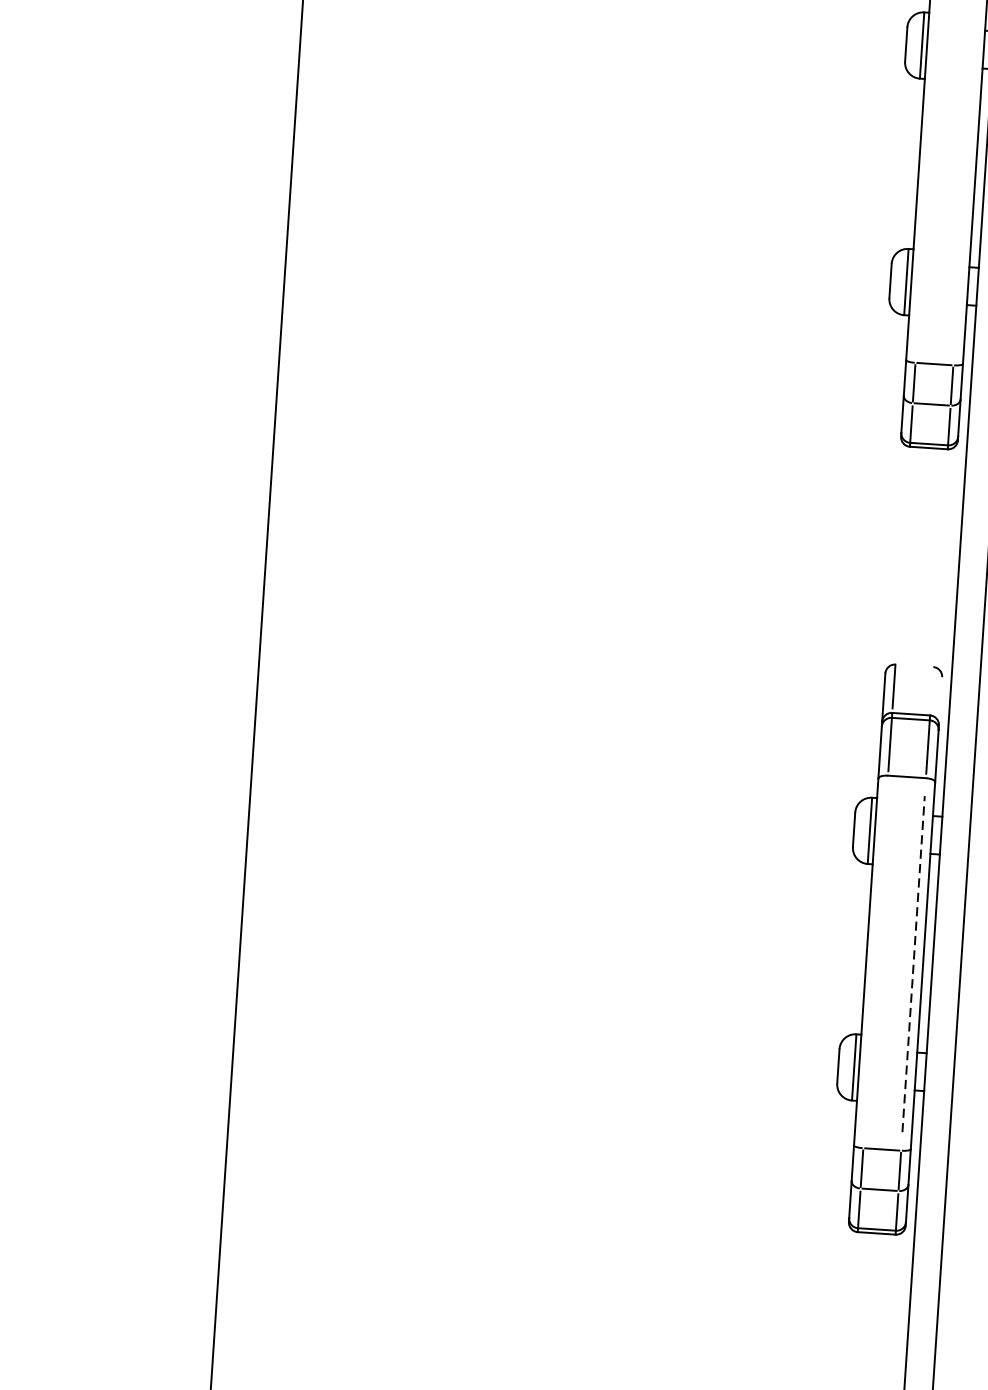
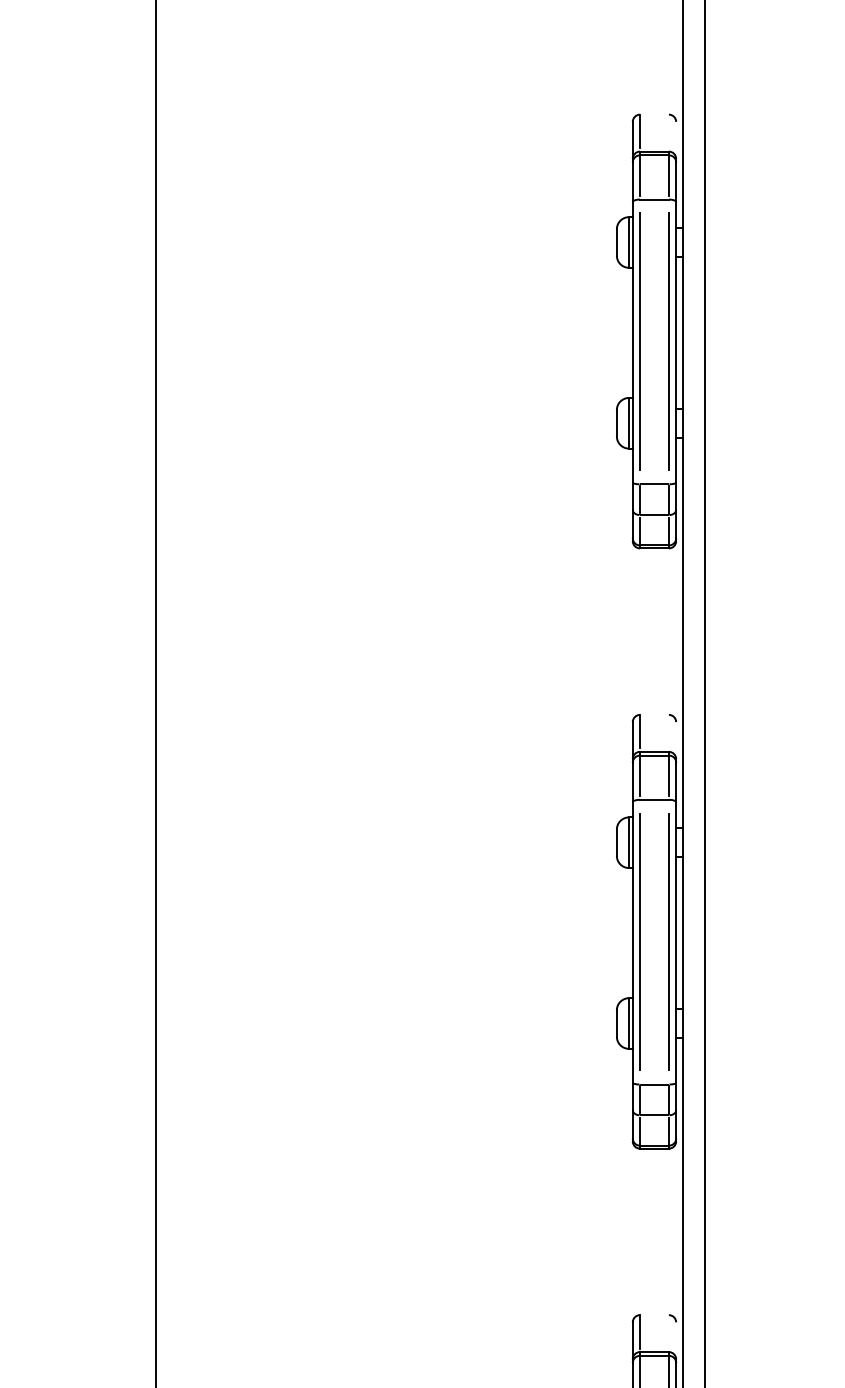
line: (928, 176) -> (640, 341), added
line: (965, 178) -> (668, 341), added
line: (876, 961) -> (640, 941), added
line: (913, 963) -> (668, 941), dashed -> solid

